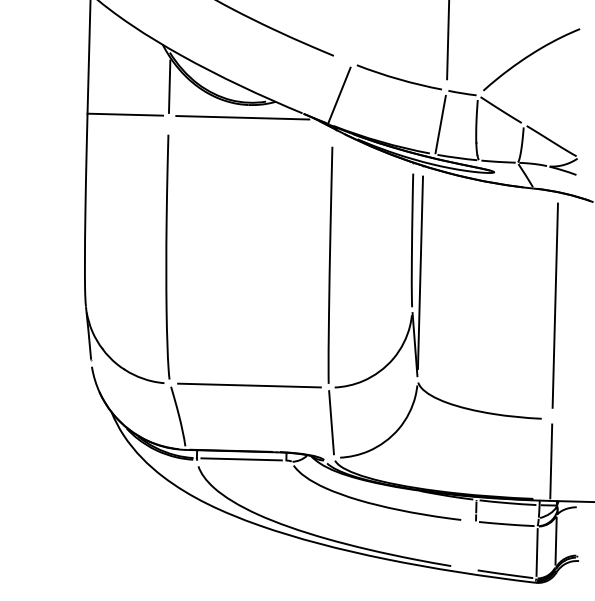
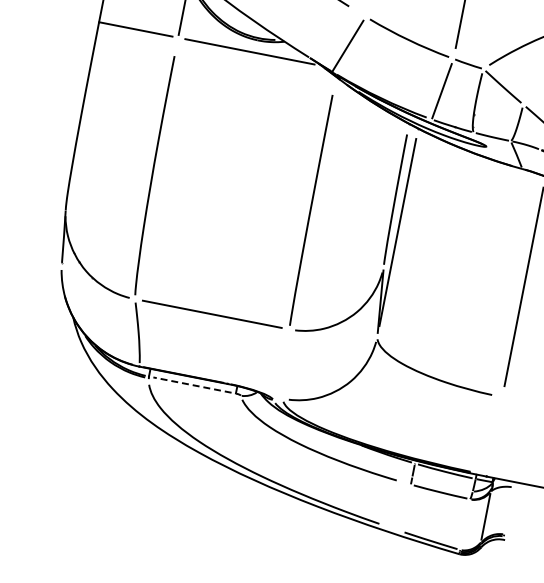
line: (331, 422) -> (286, 363), removed
line: (241, 459) -> (192, 385), solid -> dashed
line: (551, 461) -> (494, 438), removed
line: (536, 552) -> (464, 524), removed

